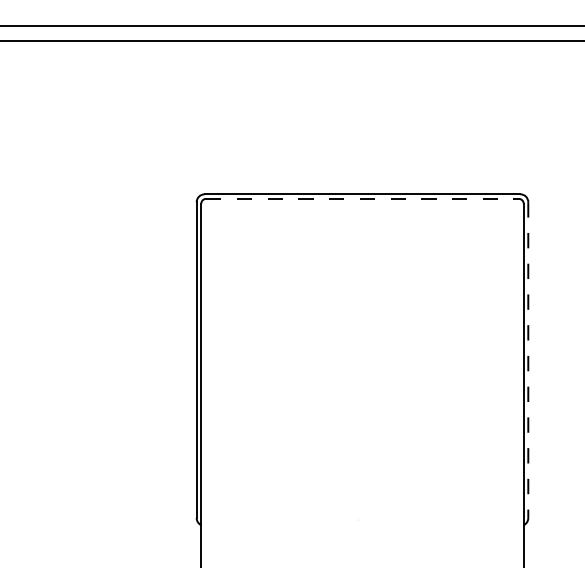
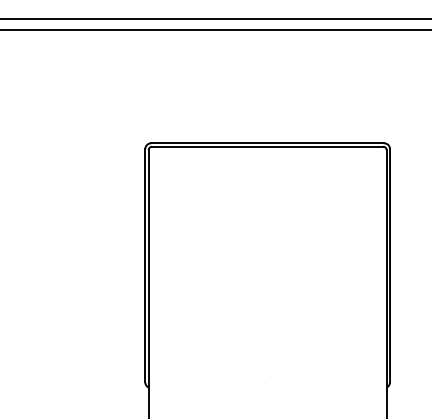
line: (363, 198) -> (268, 146), dashed -> solid
line: (528, 360) -> (390, 265), dashed -> solid

